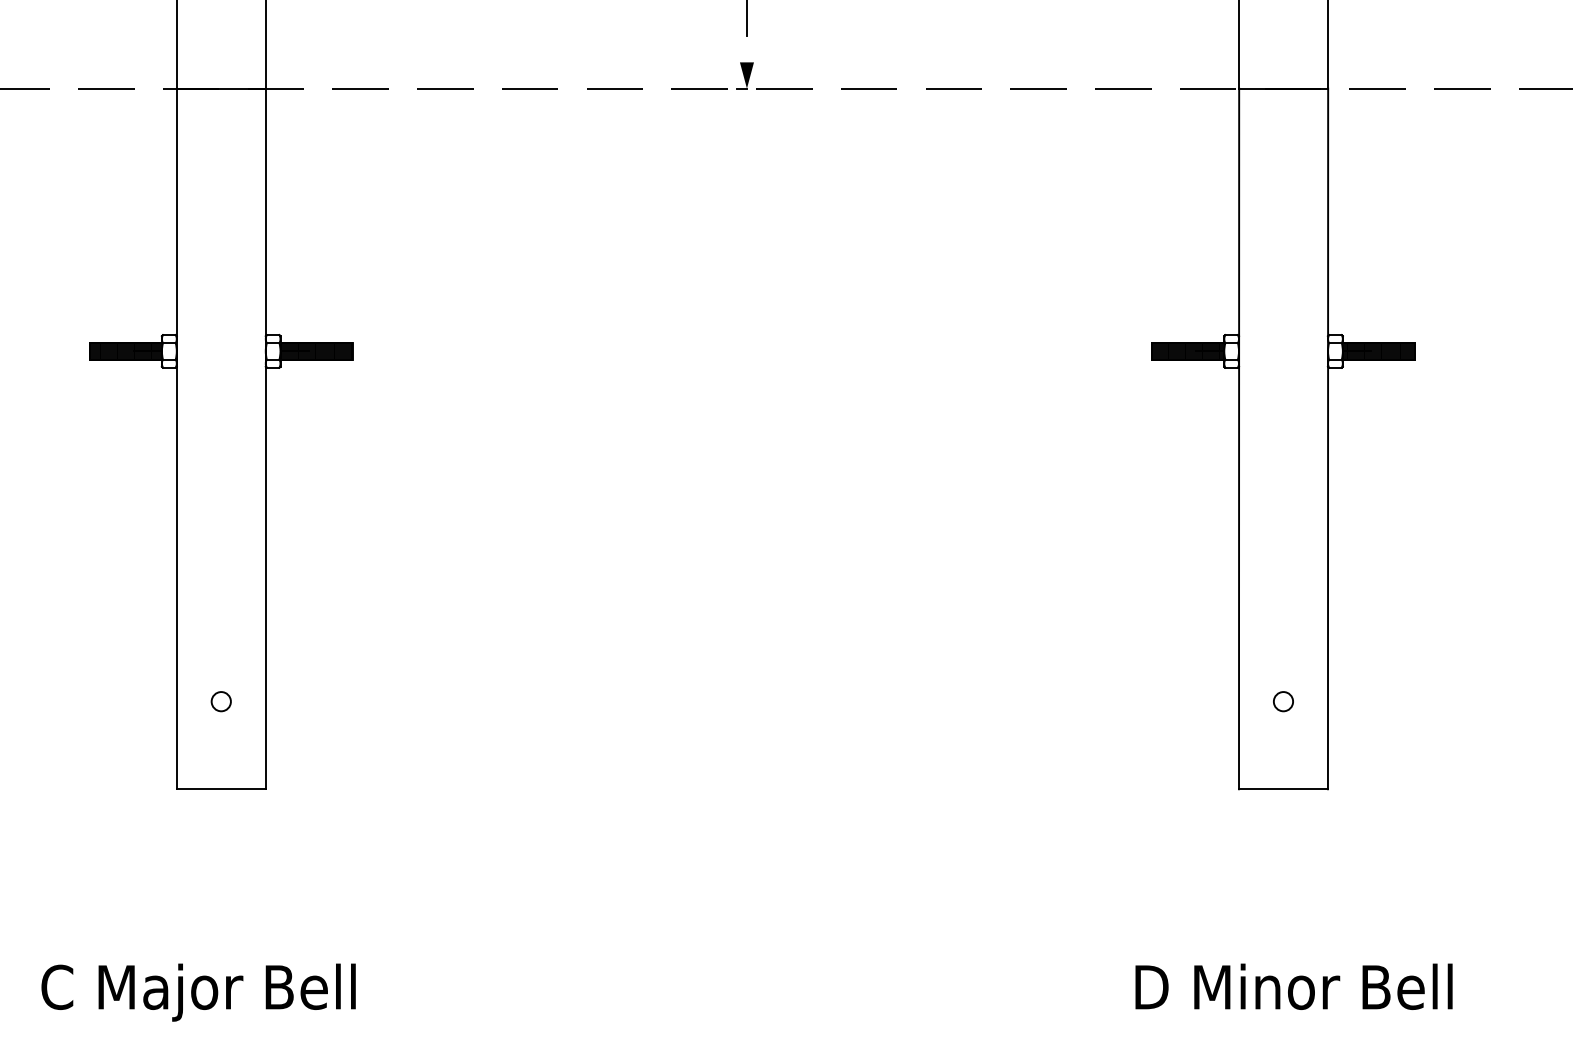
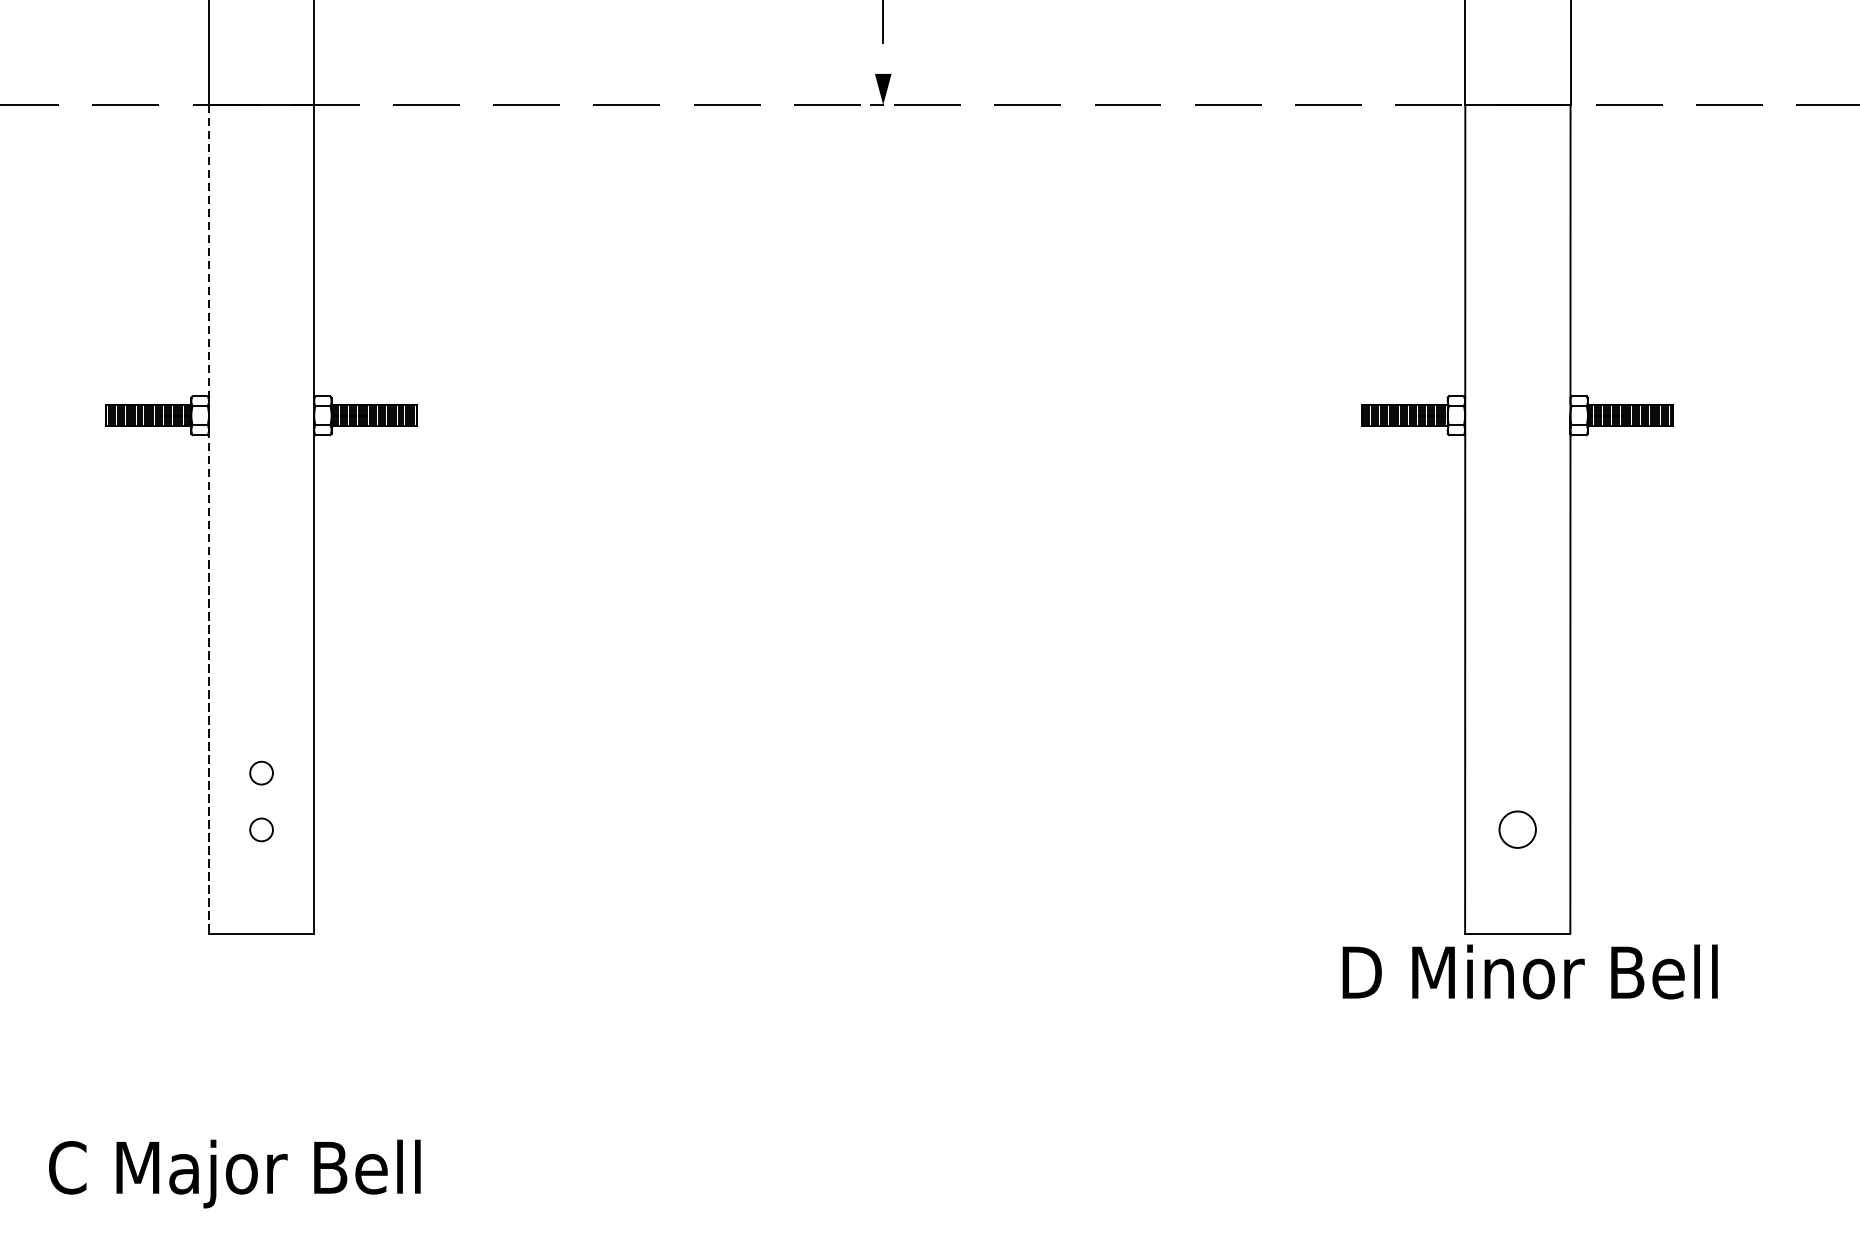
line: (176, 439) -> (208, 519), solid -> dashed
circle: (220, 653) -> (260, 772), added
circle: (1283, 701) -> (1517, 829), size x1.6
text: (1293, 986) -> (1529, 971), moved

